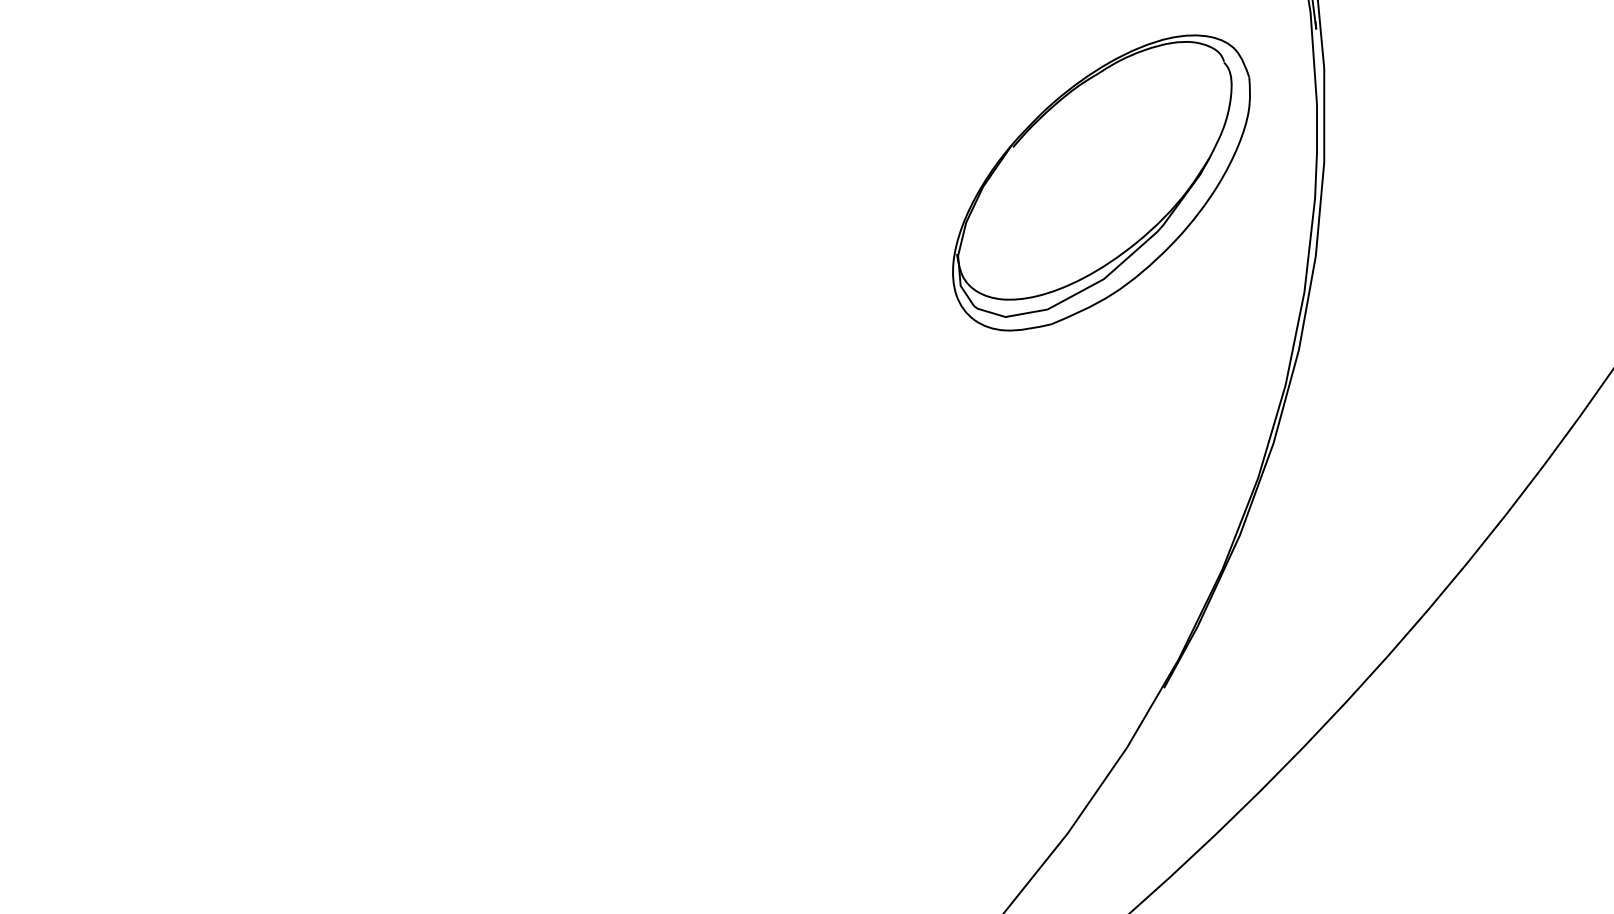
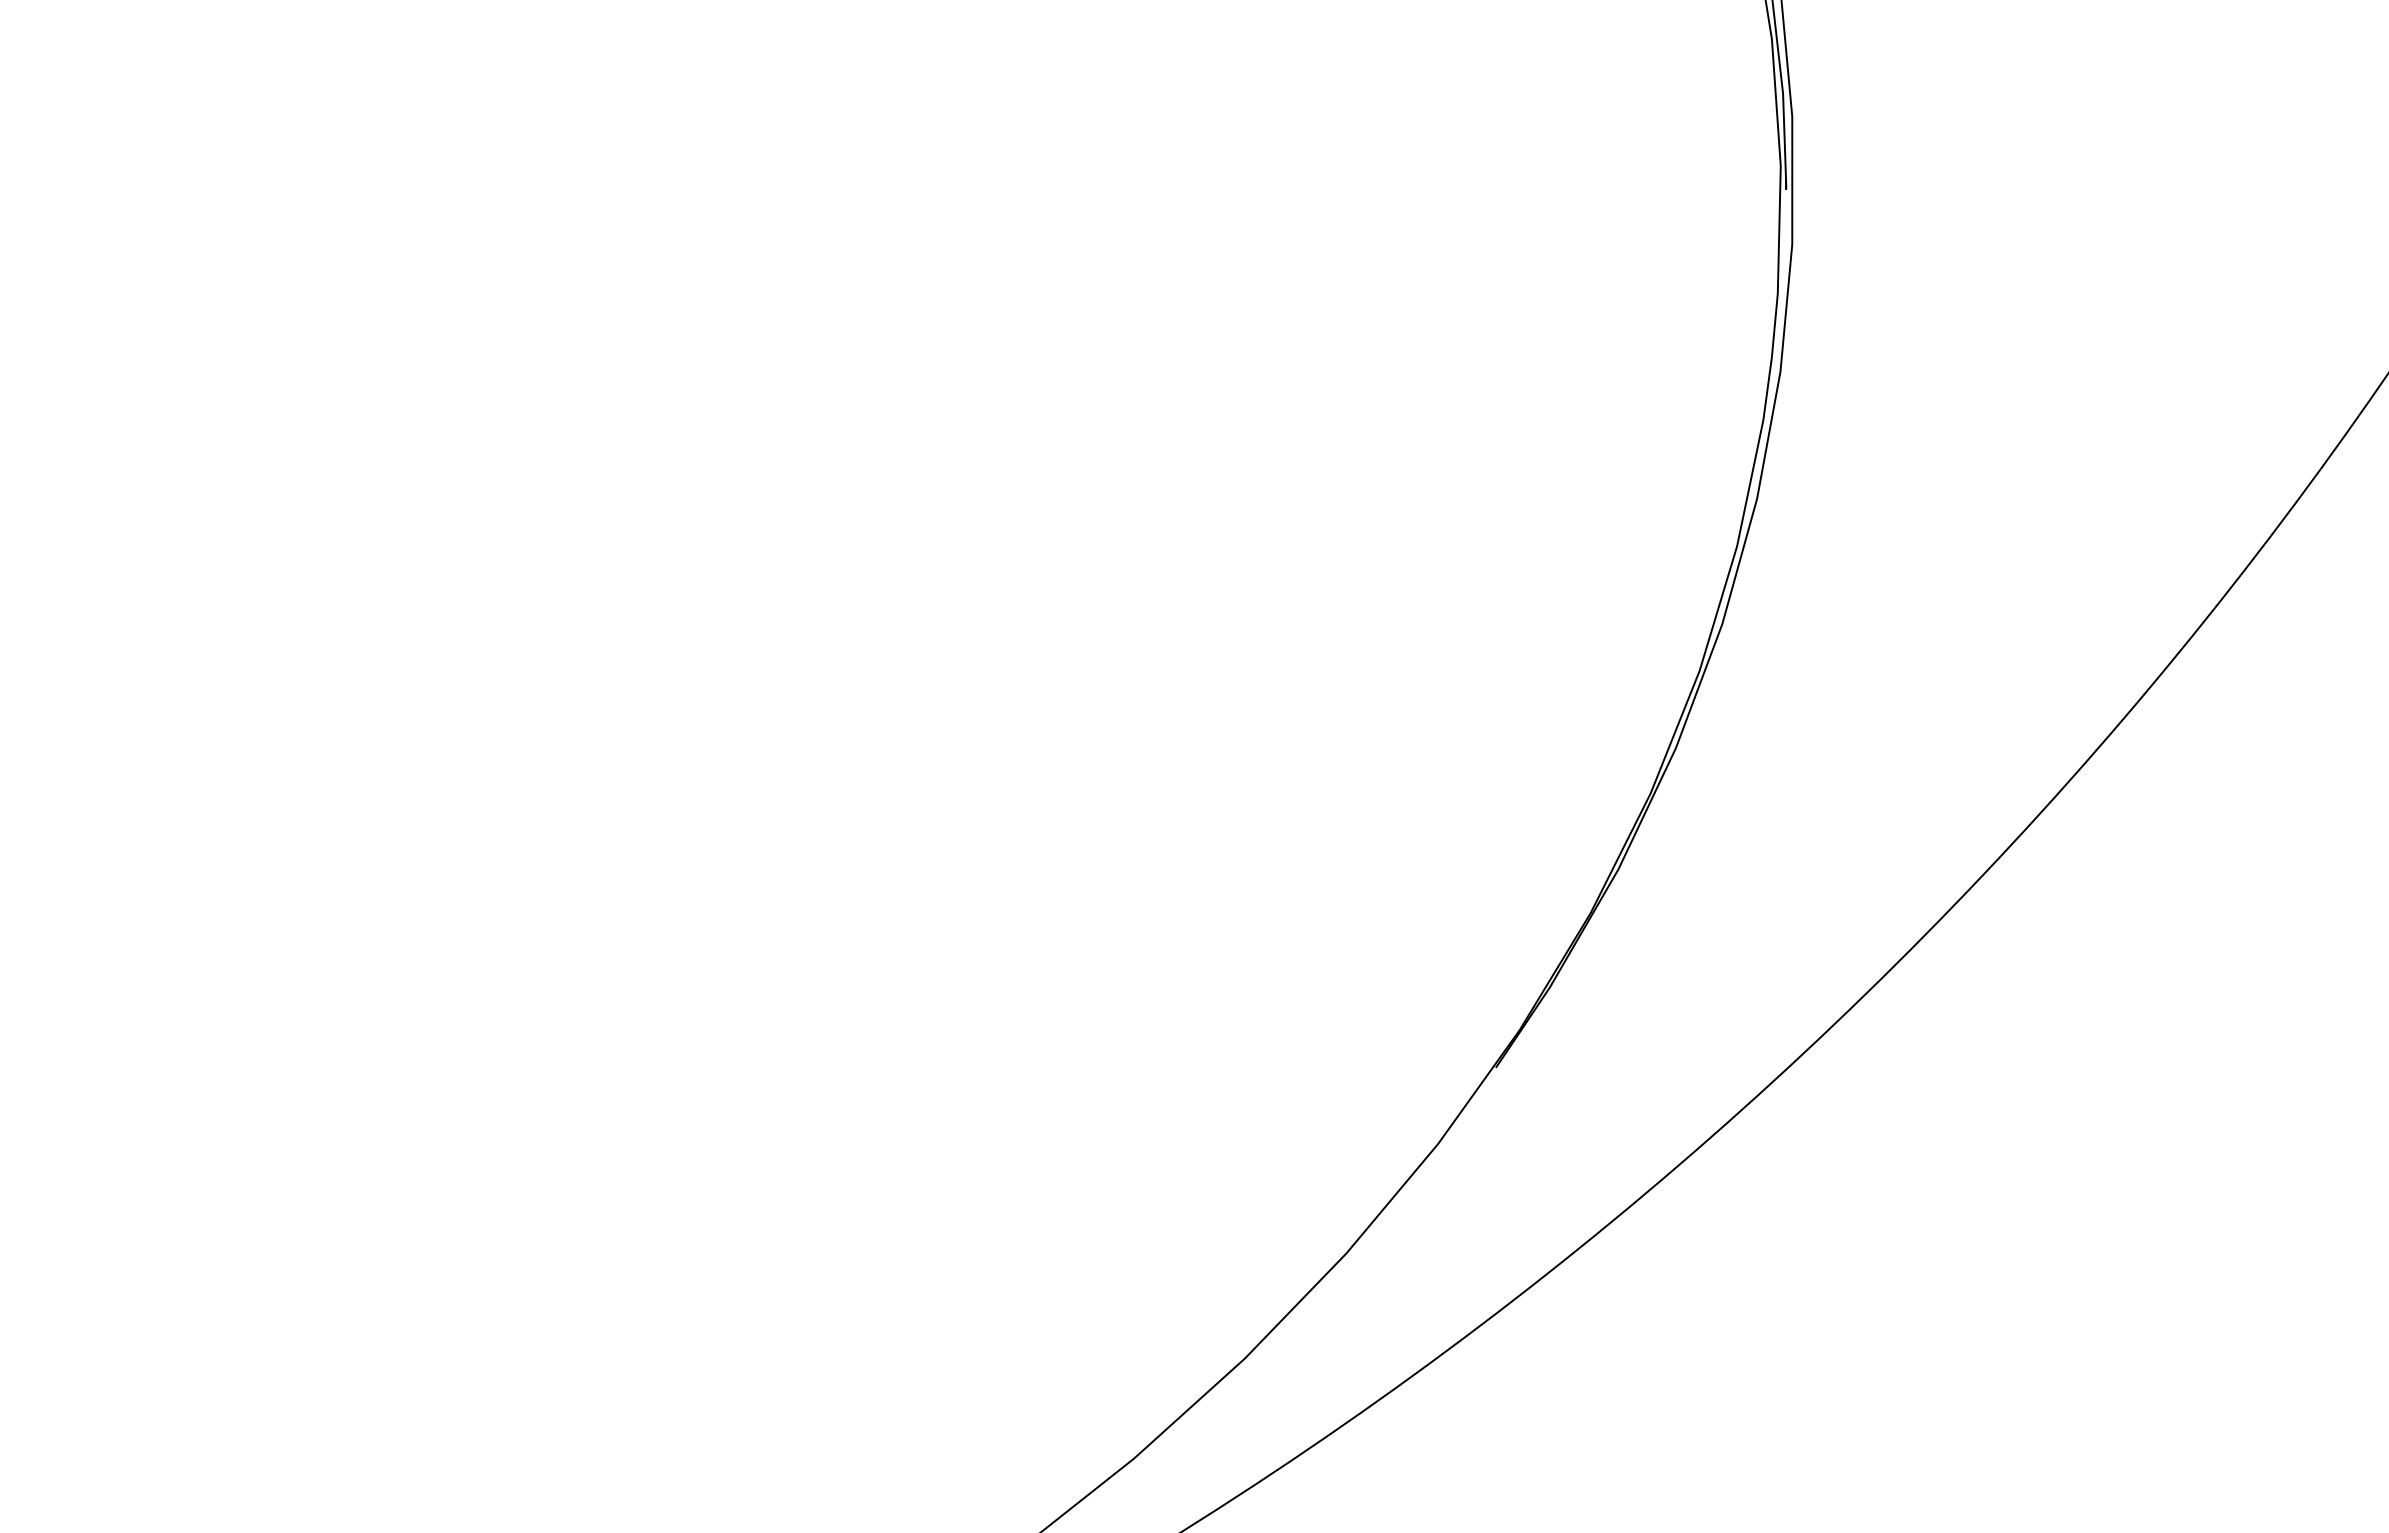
part: (1101, 182) -> (1474, 371), removed

